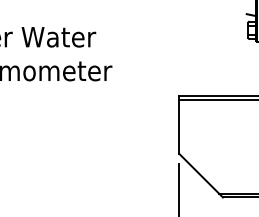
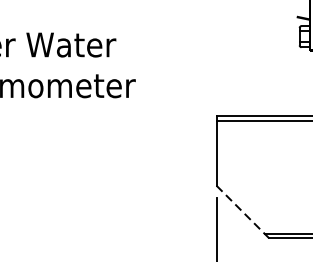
line: (201, 175) -> (243, 211), solid -> dashed

